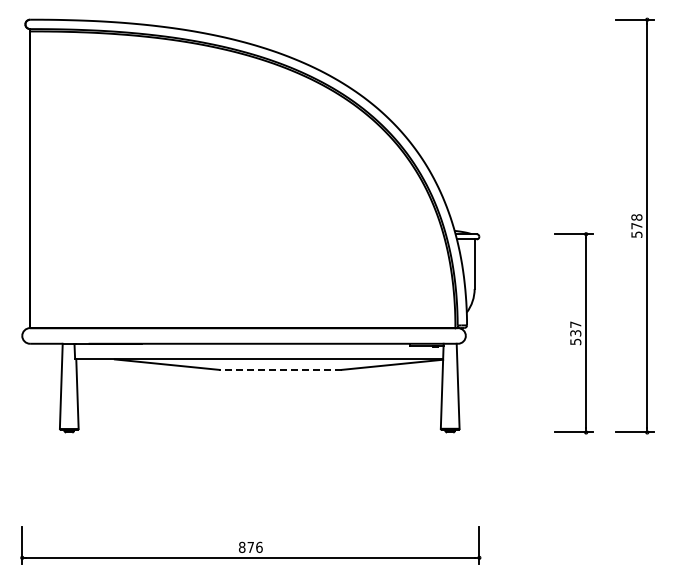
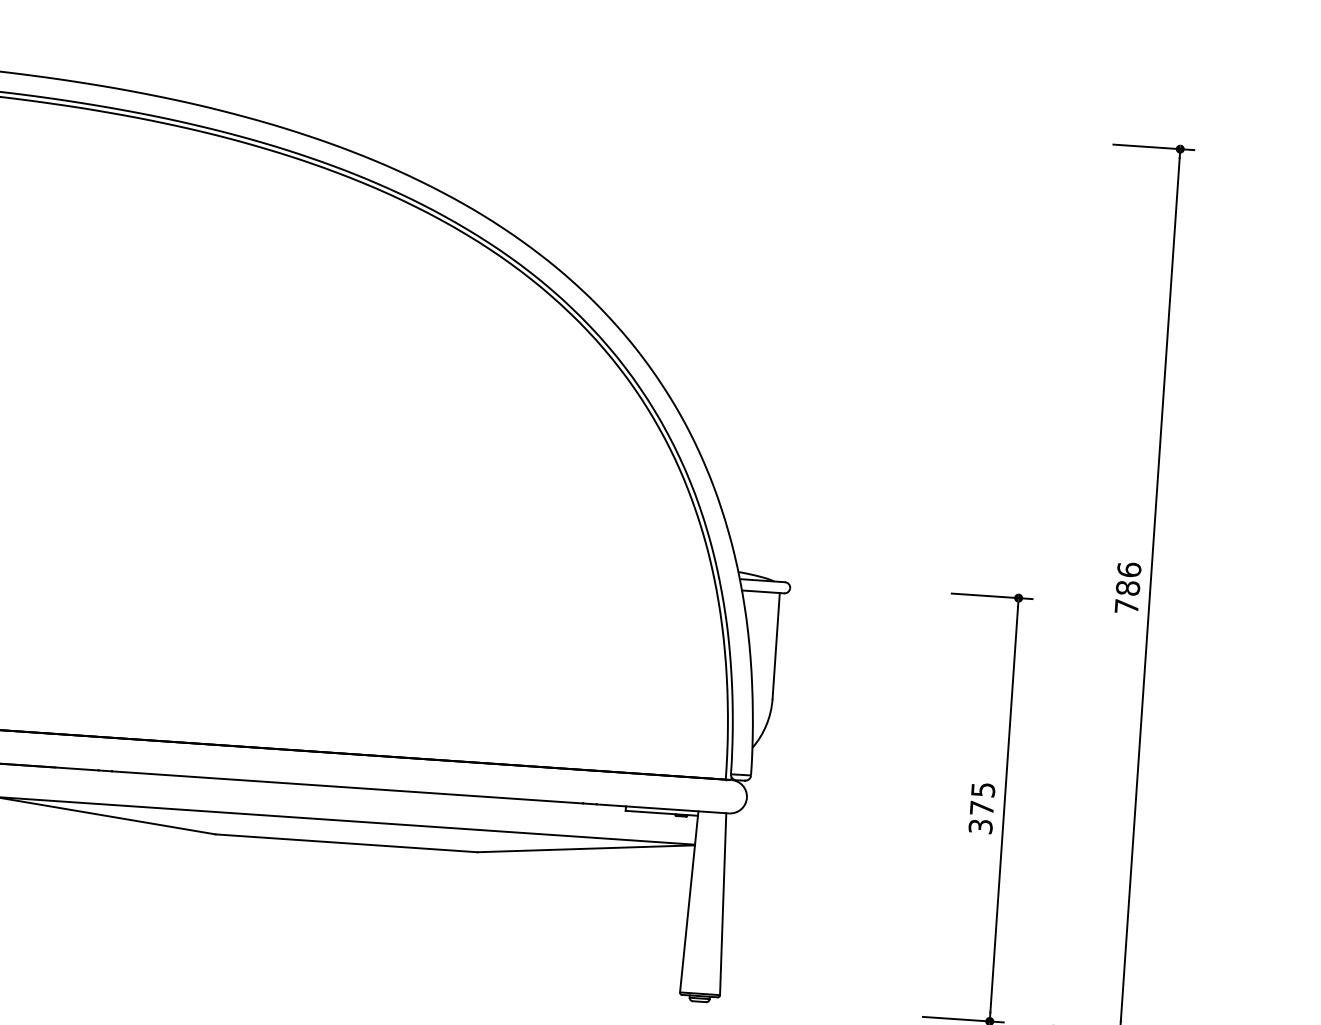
text: (636, 225) -> (1127, 586), 578 -> 786
text: (575, 332) -> (981, 806), 537 -> 375
line: (280, 369) -> (346, 842), dashed -> solid

